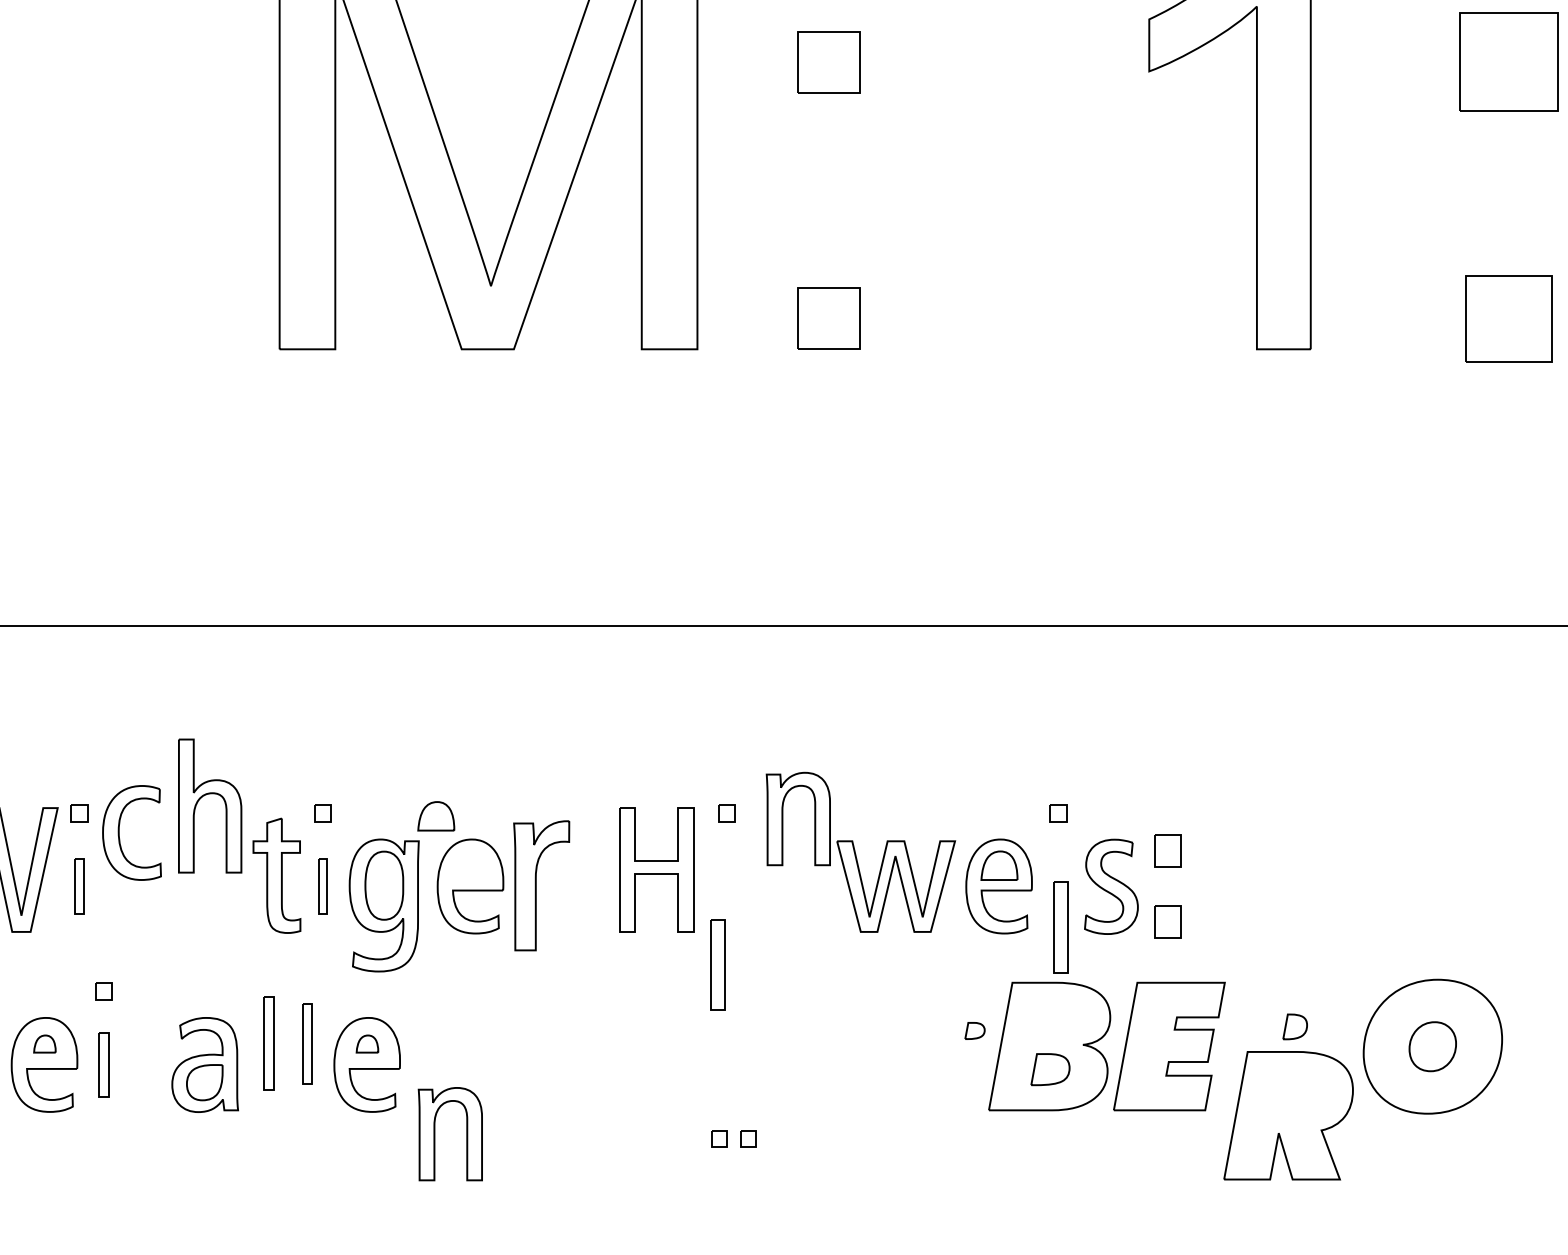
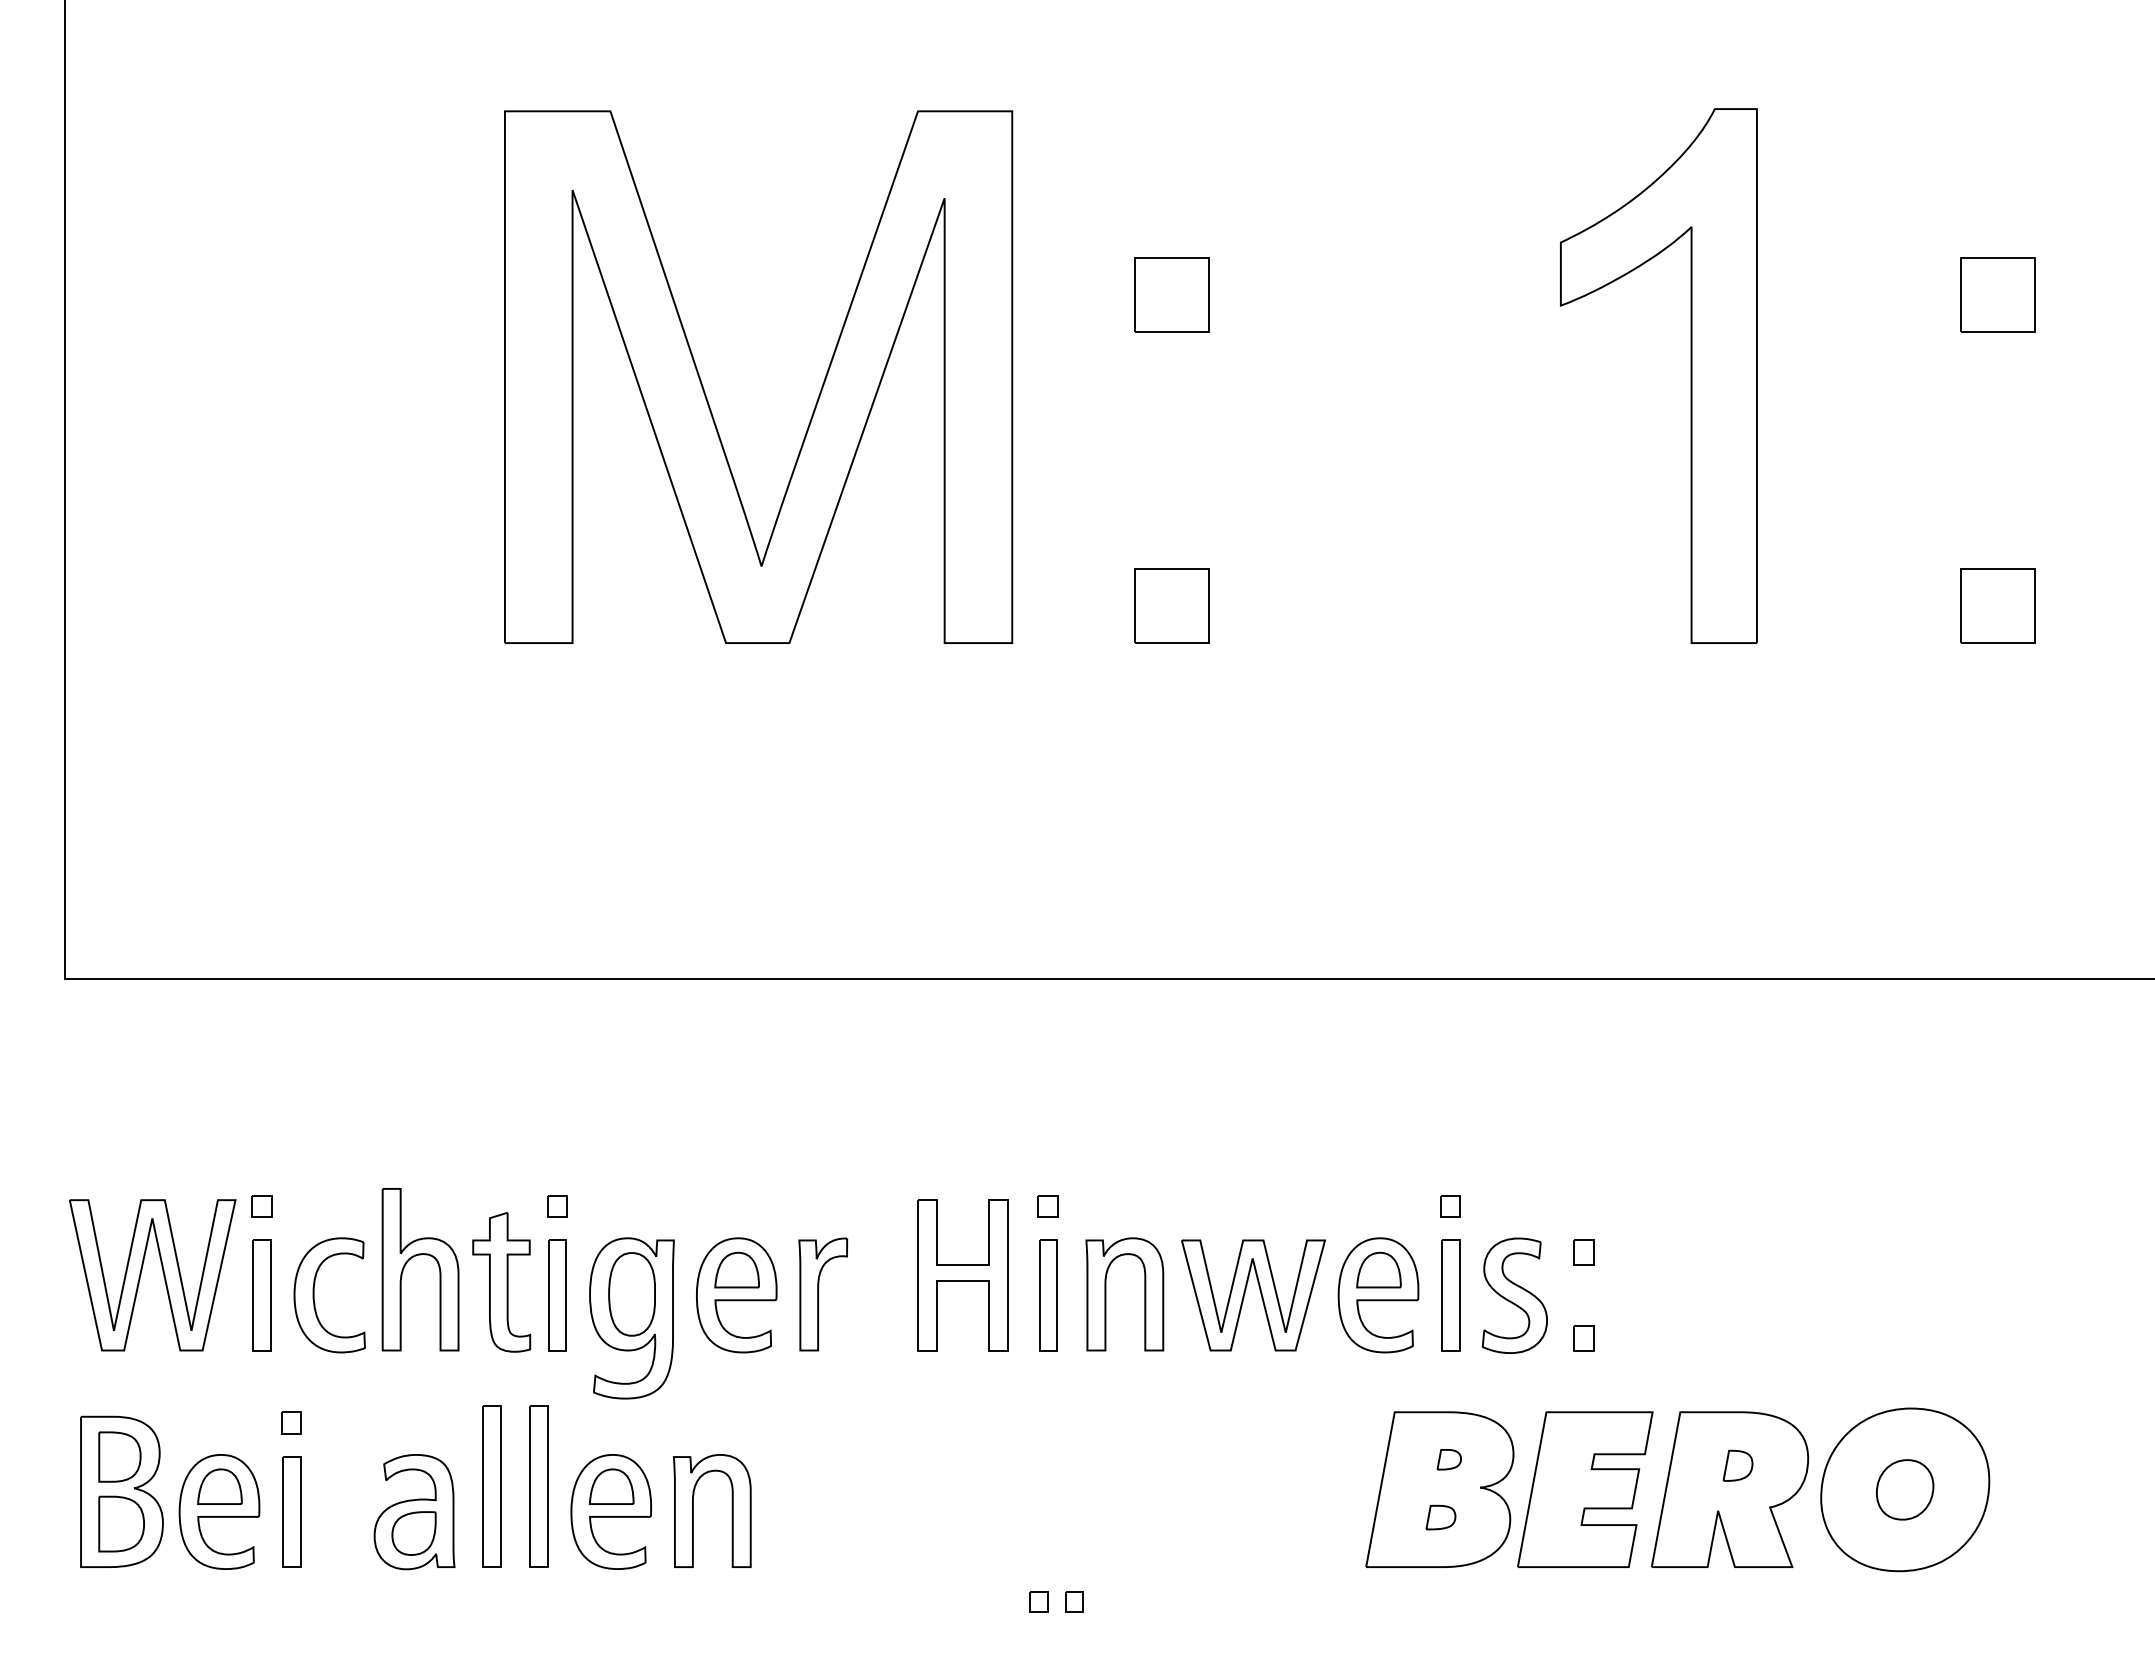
part: (1508, 62) -> (1997, 294), size x0.62
part: (1508, 318) -> (1997, 605), size x0.71
part: (206, 795) -> (416, 1256), moved
part: (435, 815) -> (736, 1269), moved
part: (783, 819) -> (1106, 1294), moved
part: (119, 833) -> (314, 1295), moved
part: (1167, 851) -> (1583, 1252), size x0.62
part: (541, 885) -> (823, 1294), size x0.71
part: (79, 886) -> (261, 1295), size x1.67
part: (322, 886) -> (557, 1295), size x1.67
part: (1167, 922) -> (1583, 1338), size x0.62
part: (1060, 927) -> (1450, 1295), moved
part: (718, 964) -> (1048, 1295), moved
part: (974, 1030) -> (1448, 1459), moved
part: (44, 1043) -> (219, 1486), size x1.67
part: (268, 1043) -> (491, 1486), size x1.43
part: (307, 1043) -> (538, 1486), size x1.67
part: (367, 1043) -> (611, 1486), size x1.67
part: (103, 1064) -> (291, 1511), size x1.43
part: (1050, 1069) -> (1440, 1517), size x0.62
part: (1288, 1115) -> (1730, 1489), moved
part: (434, 1133) -> (693, 1510), moved

